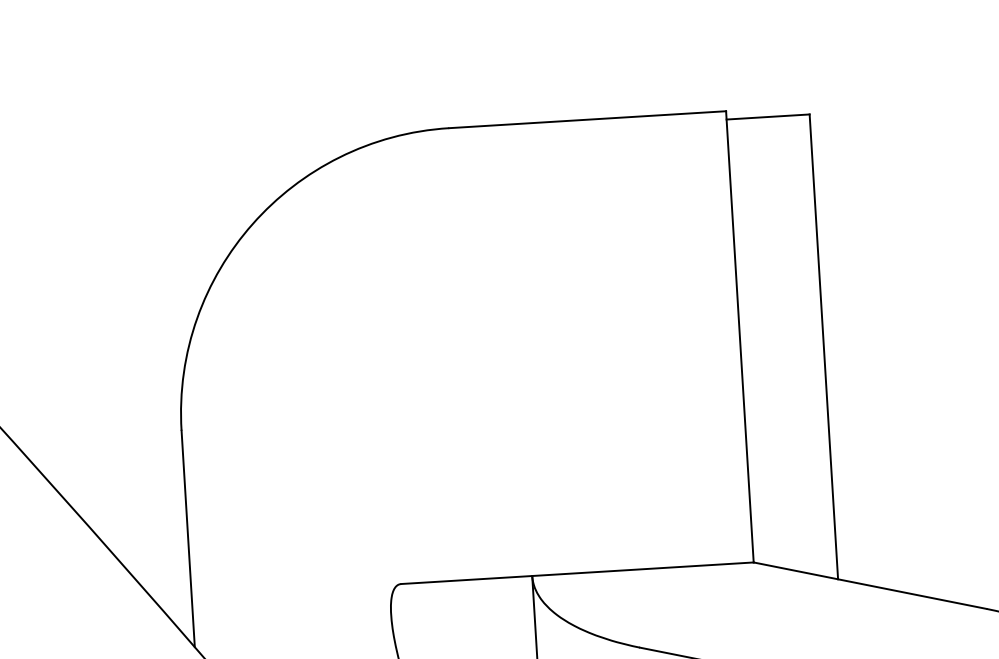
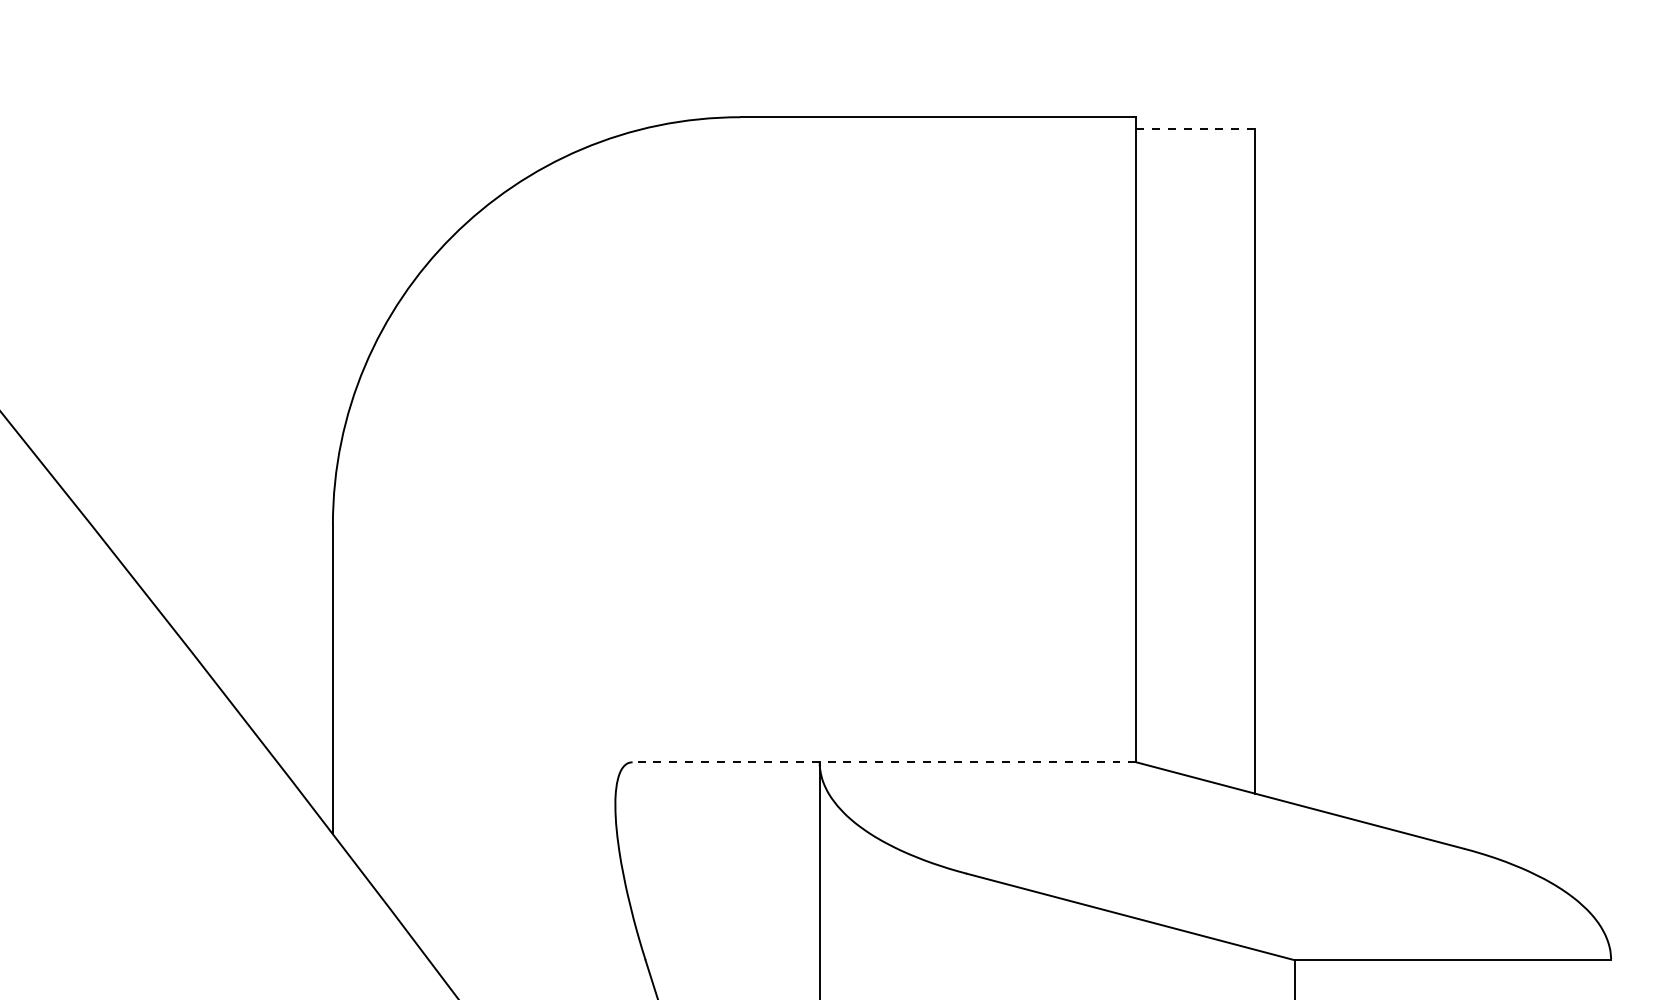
line: (768, 117) -> (1195, 129), solid -> dashed
line: (577, 573) -> (884, 762), solid -> dashed

